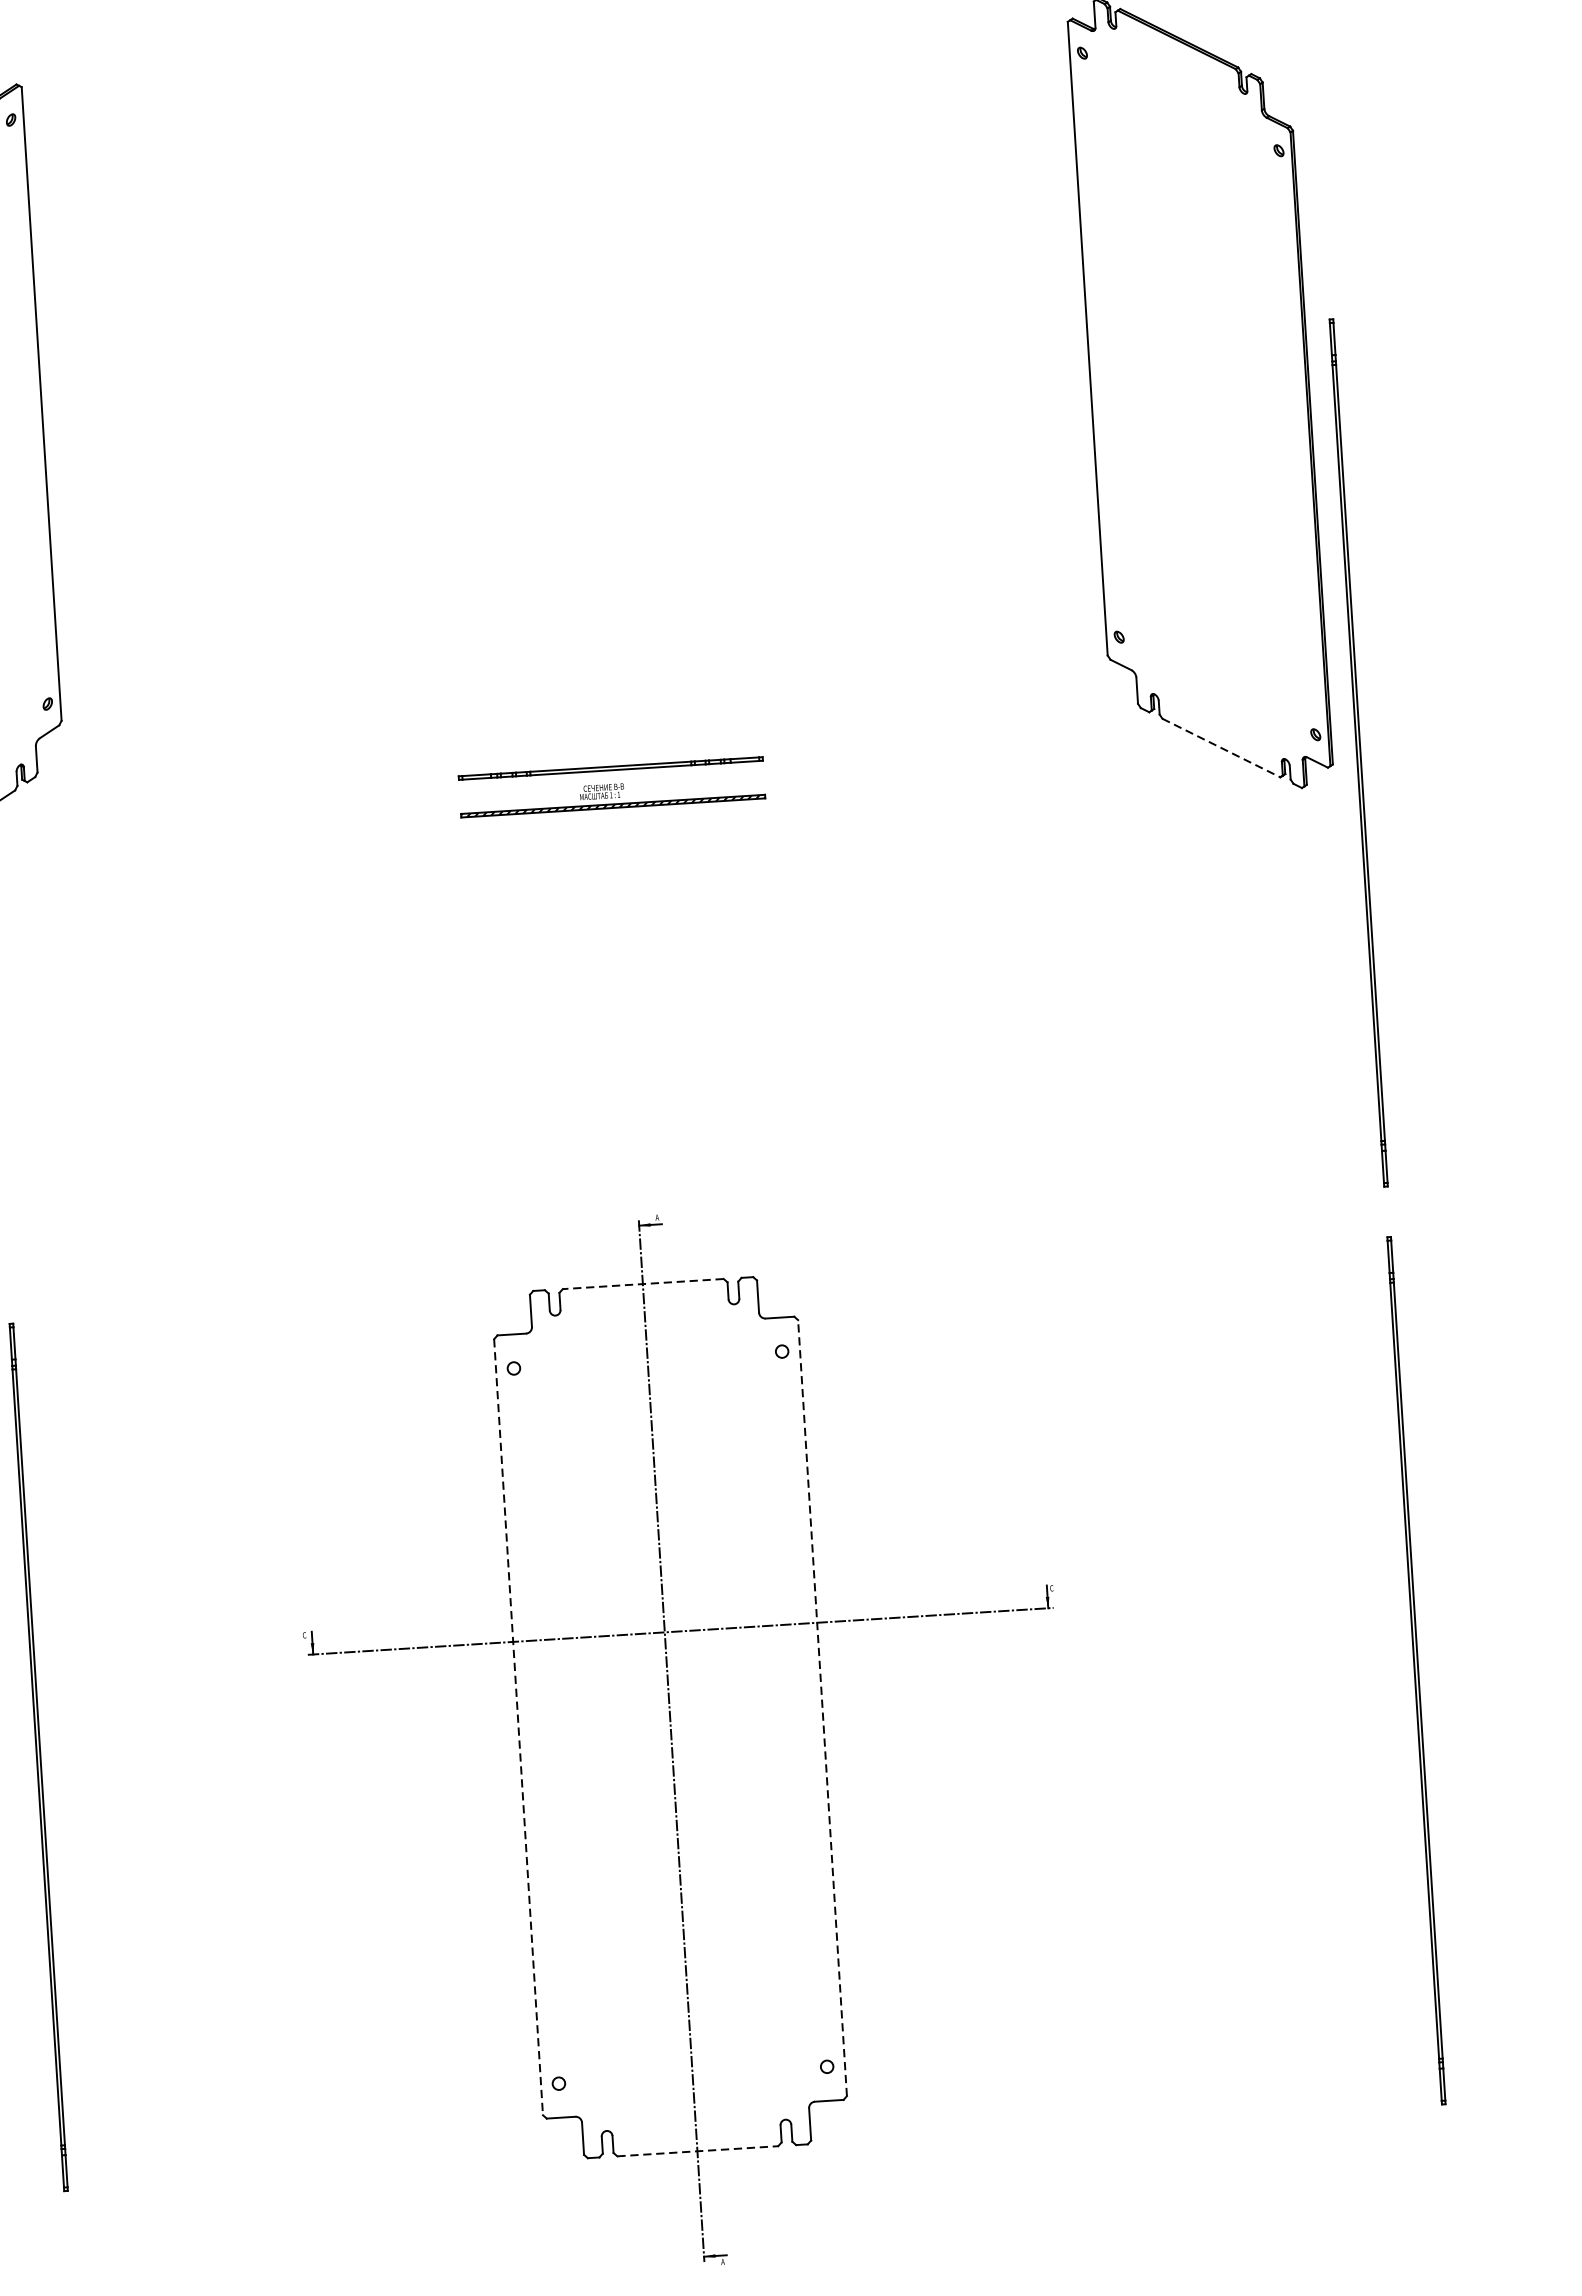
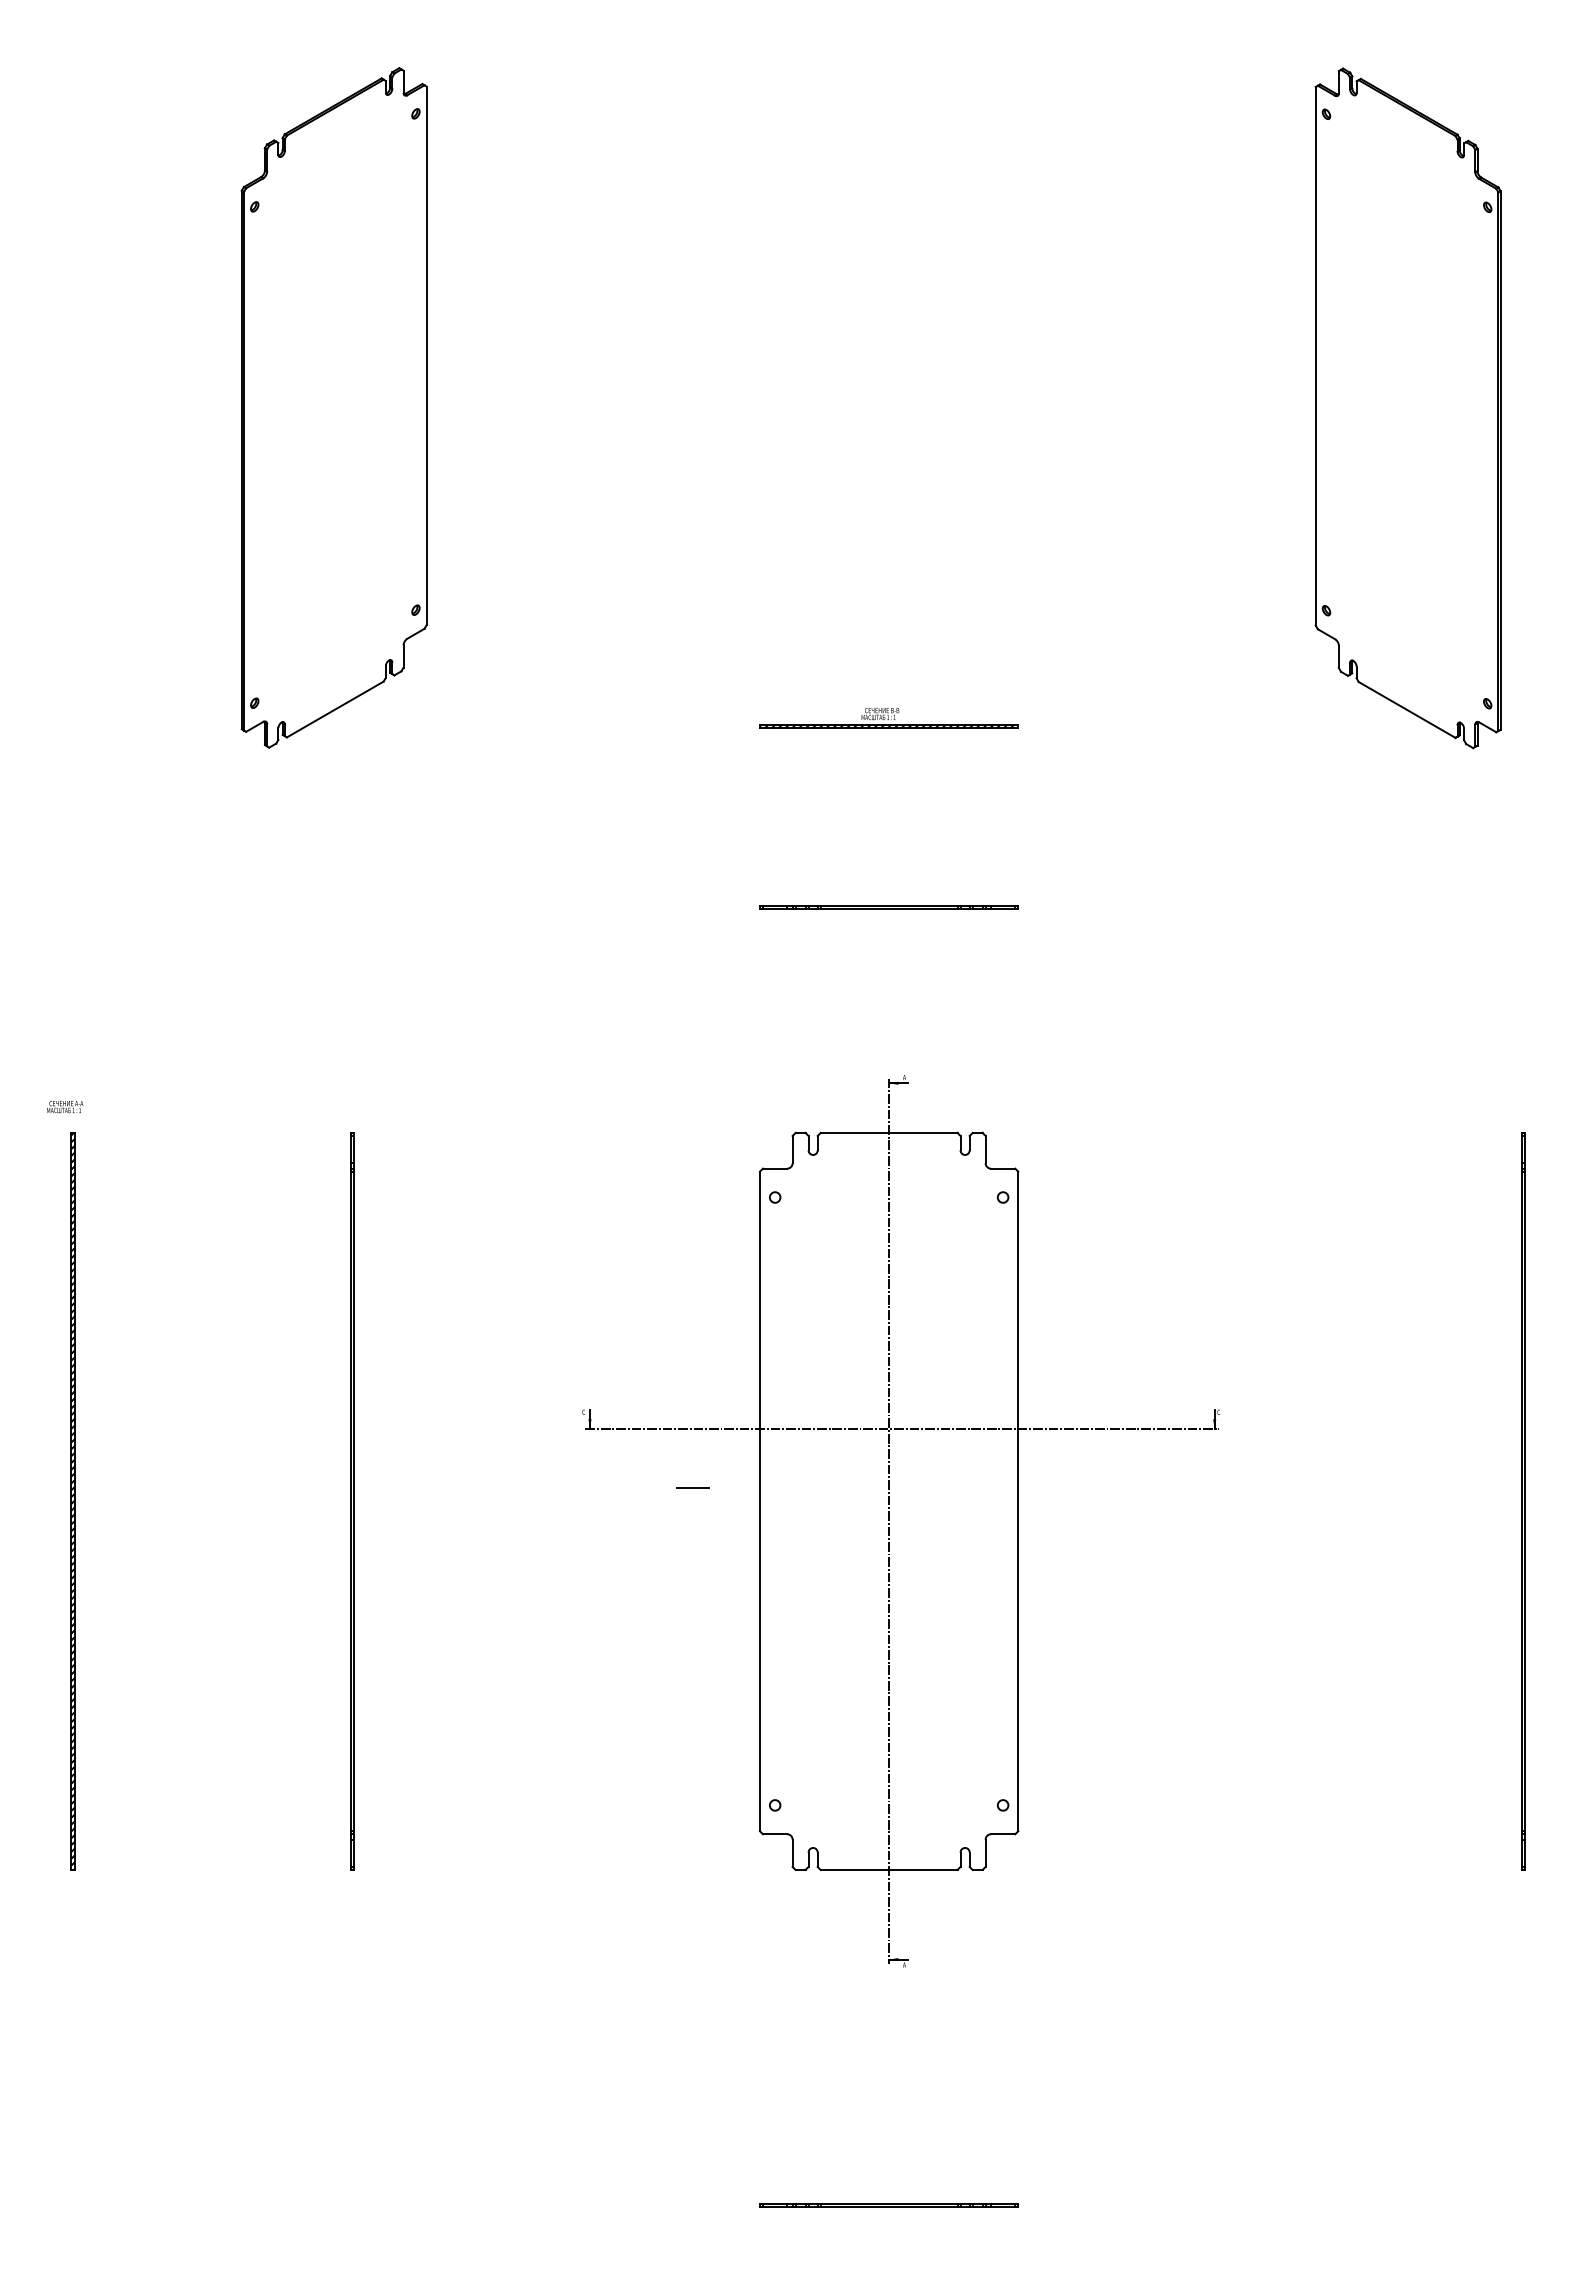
line: (1221, 747) -> (1407, 709), dashed -> solid
line: (1358, 753) -> (1522, 721), removed
line: (610, 767) -> (888, 906), moved
line: (642, 1283) -> (888, 1132), dashed -> solid
line: (822, 1708) -> (1018, 1501), dashed -> solid
line: (438, 1716) -> (692, 1488), added
line: (518, 1727) -> (759, 1501), dashed -> solid
line: (698, 2151) -> (889, 1870), dashed -> solid

